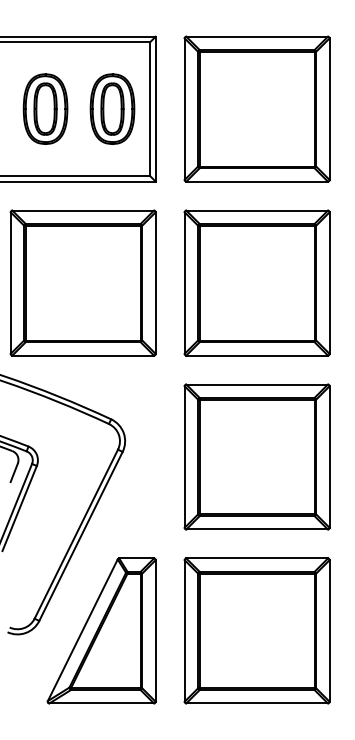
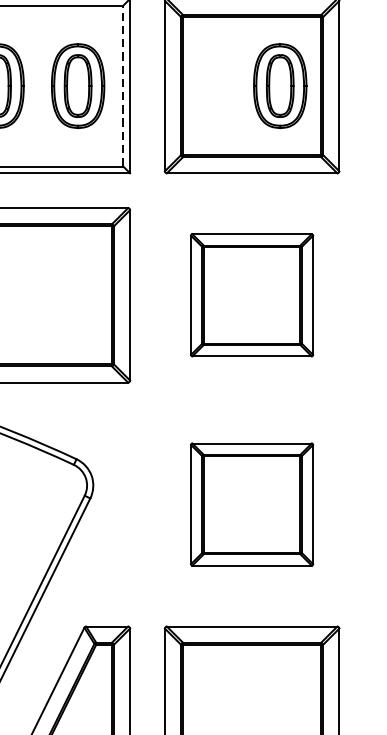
part: (280, 108) -> (280, 85), added
line: (150, 109) -> (123, 86), solid -> dashed
part: (256, 282) -> (251, 294), size x0.7
part: (256, 456) -> (251, 503), size x0.7

